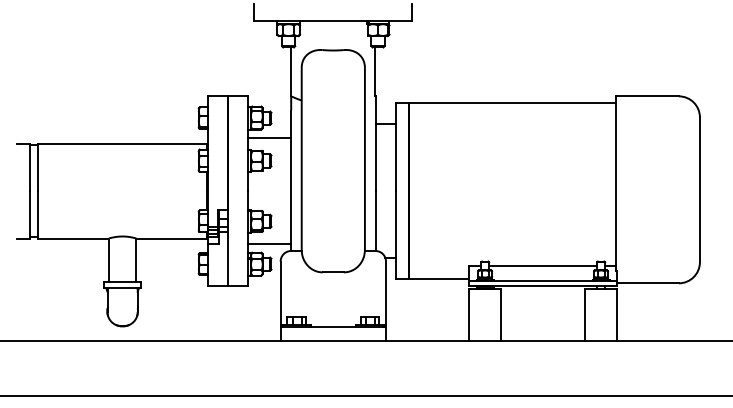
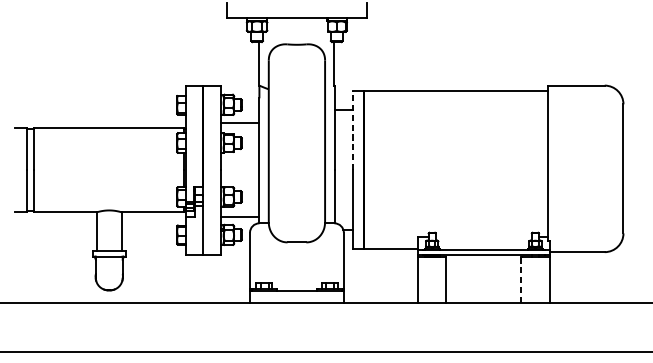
line: (396, 146) -> (353, 130), solid -> dashed
line: (543, 266) -> (484, 237), removed
line: (585, 314) -> (521, 279), solid -> dashed

